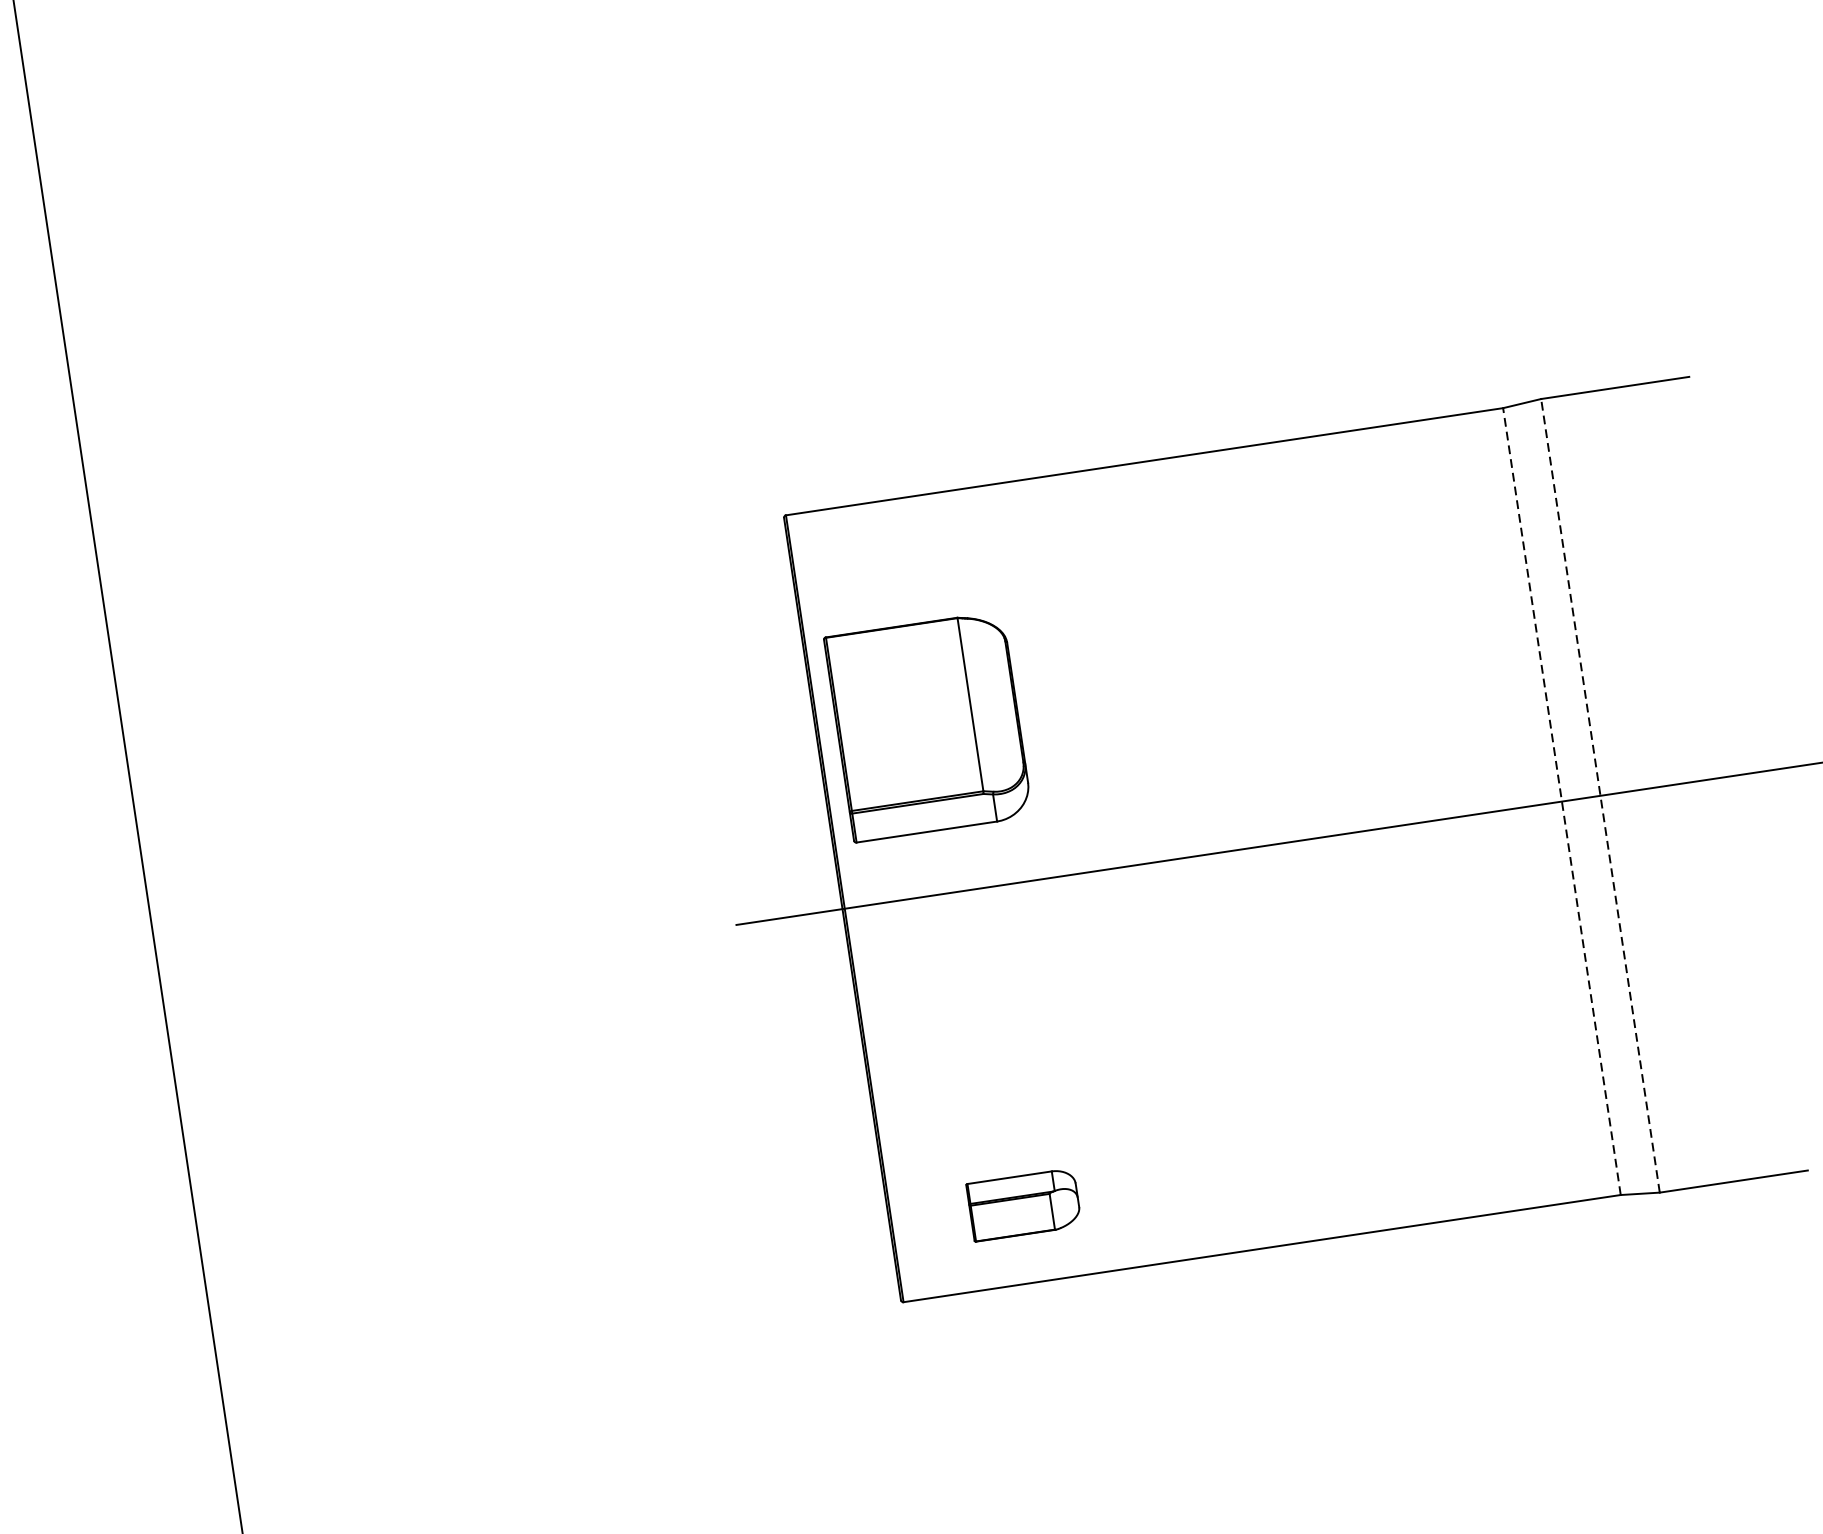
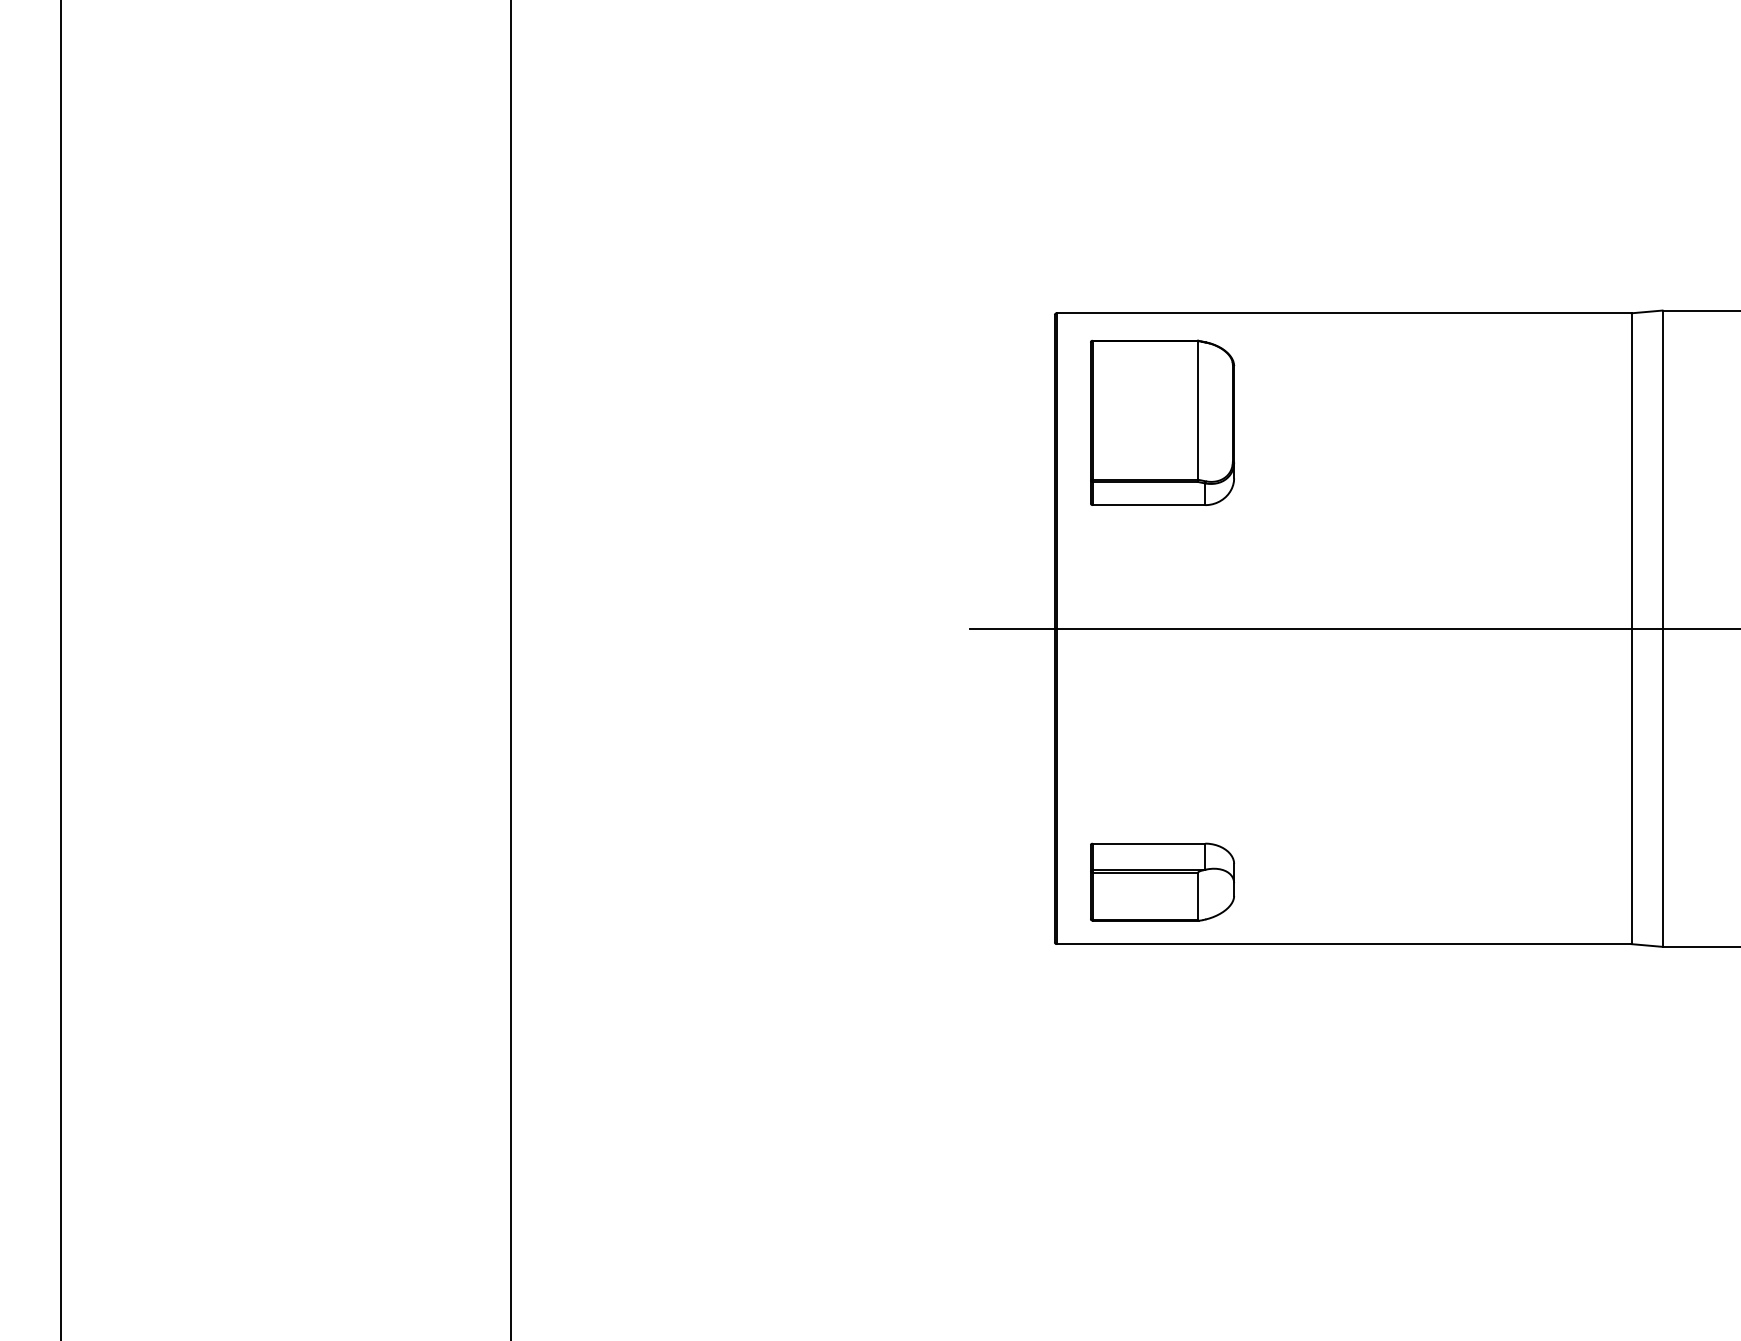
part: (928, 726) -> (1162, 422), moved
line: (1600, 795) -> (1662, 628), dashed -> solid
line: (1561, 801) -> (1631, 628), dashed -> solid
part: (1023, 1204) -> (1162, 881), size x1.67

